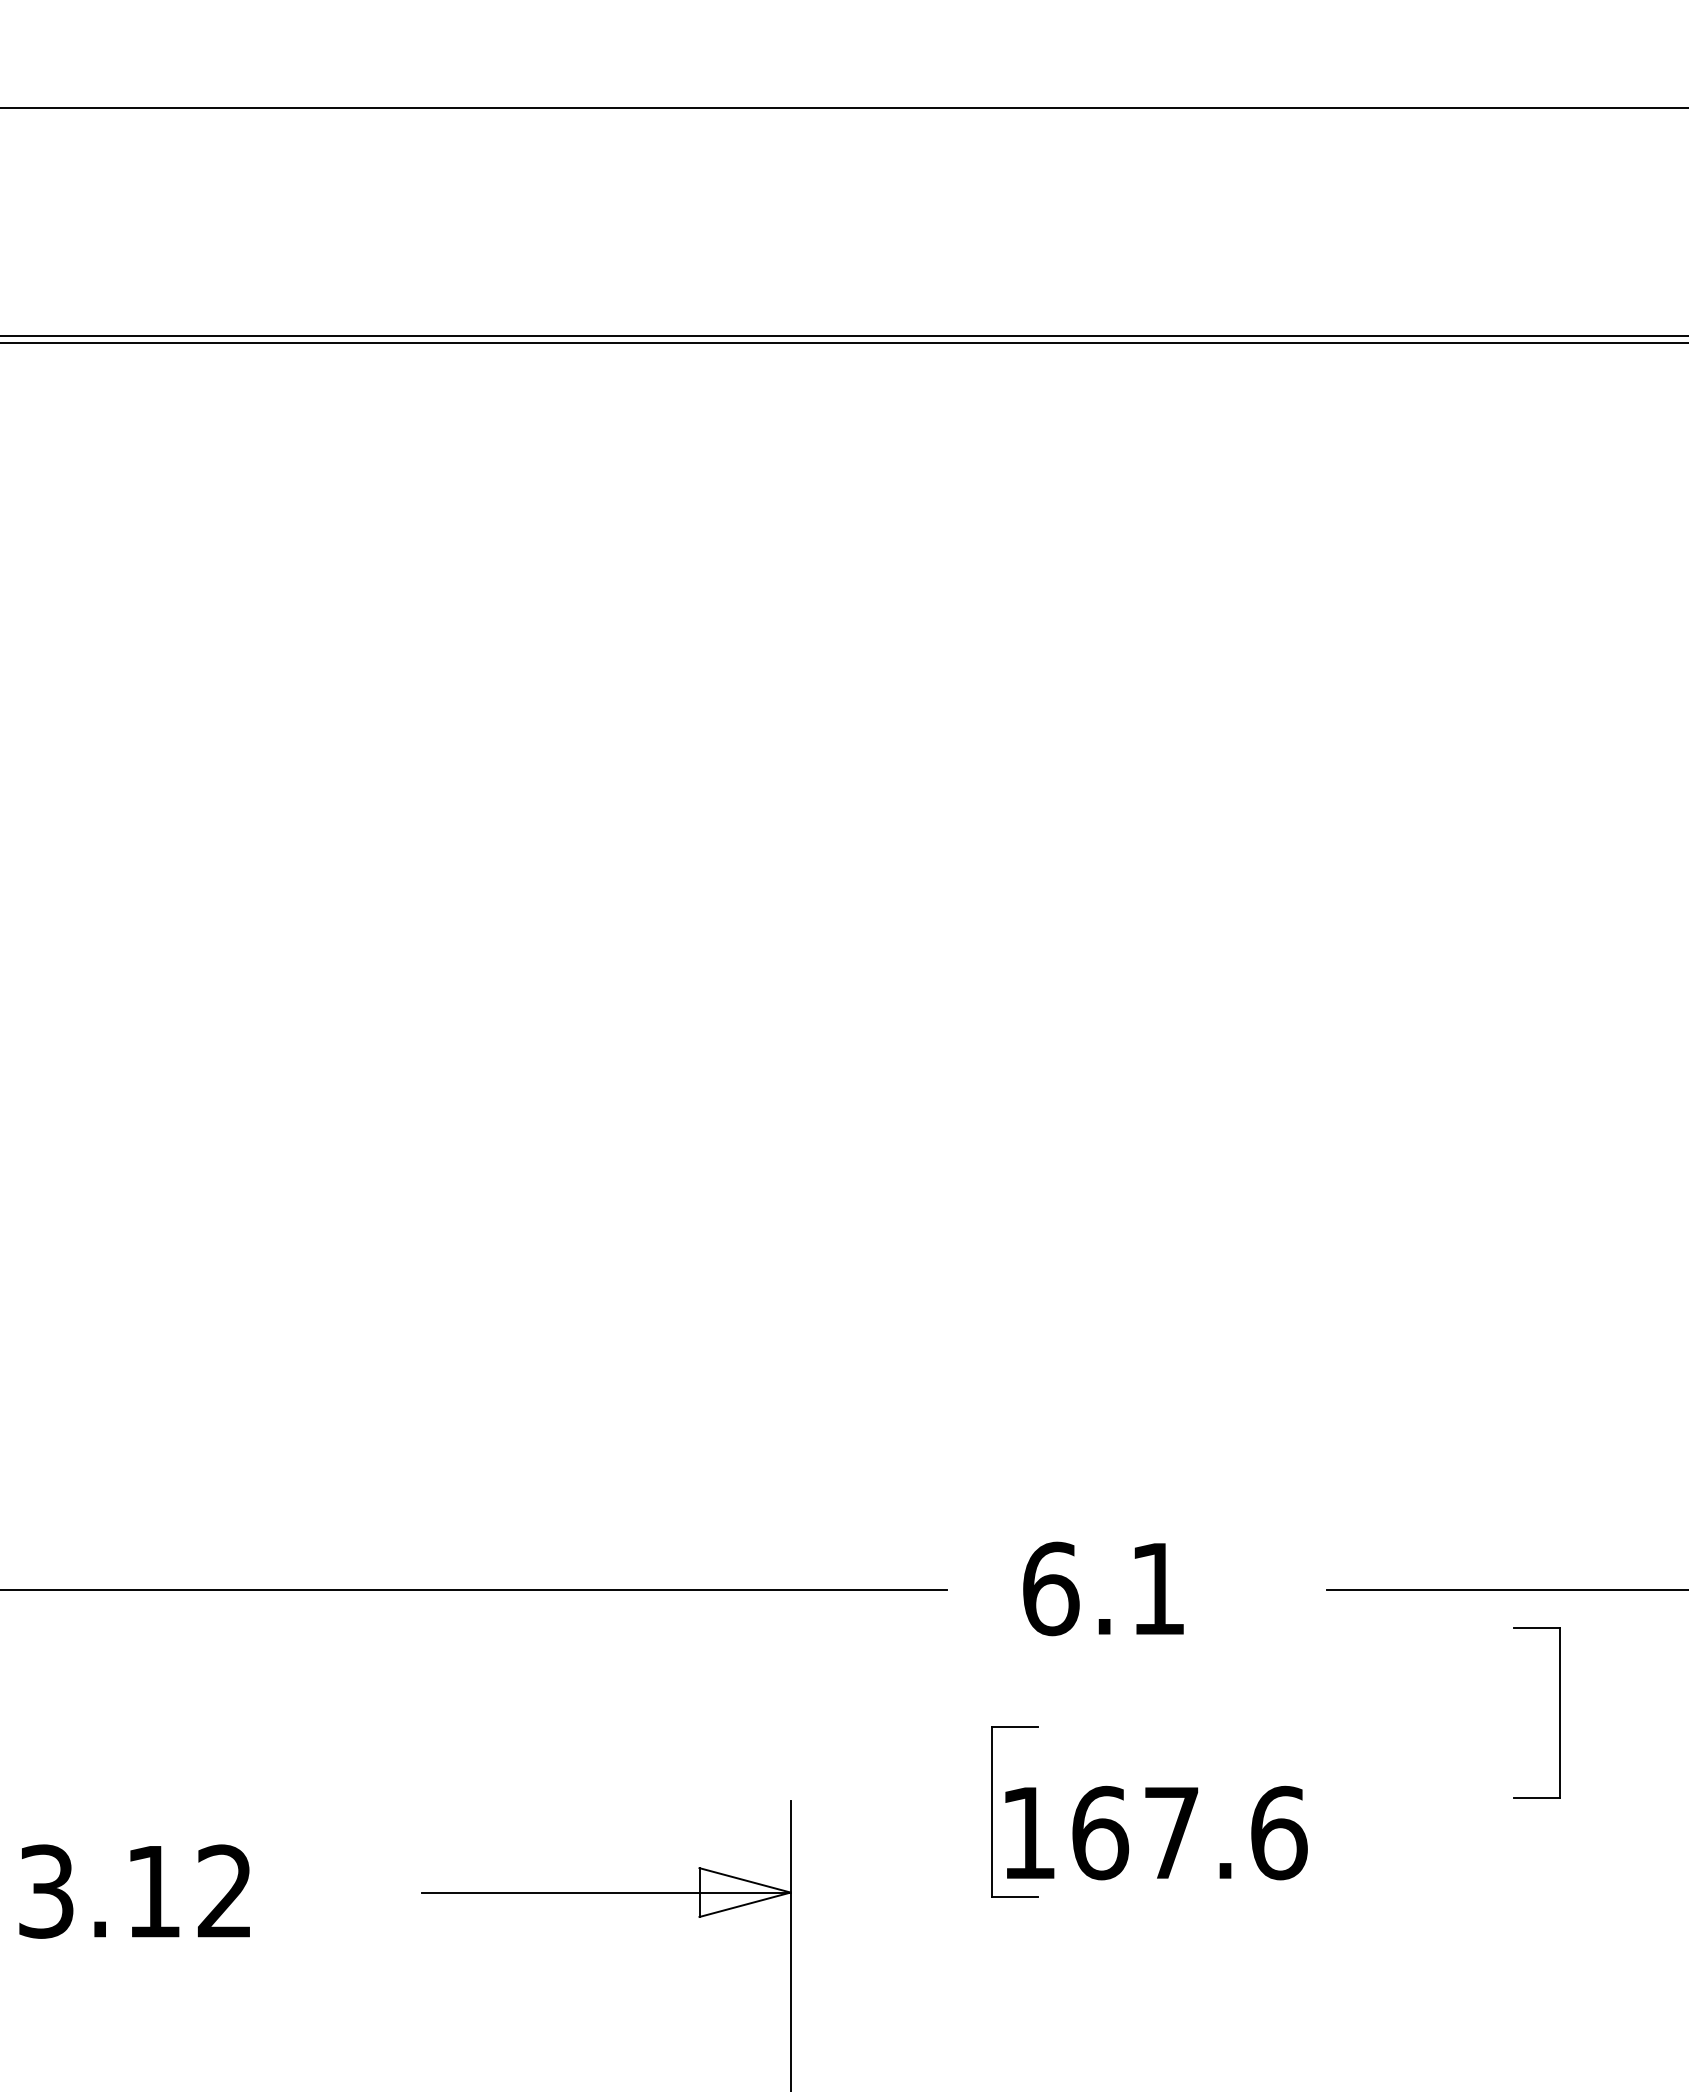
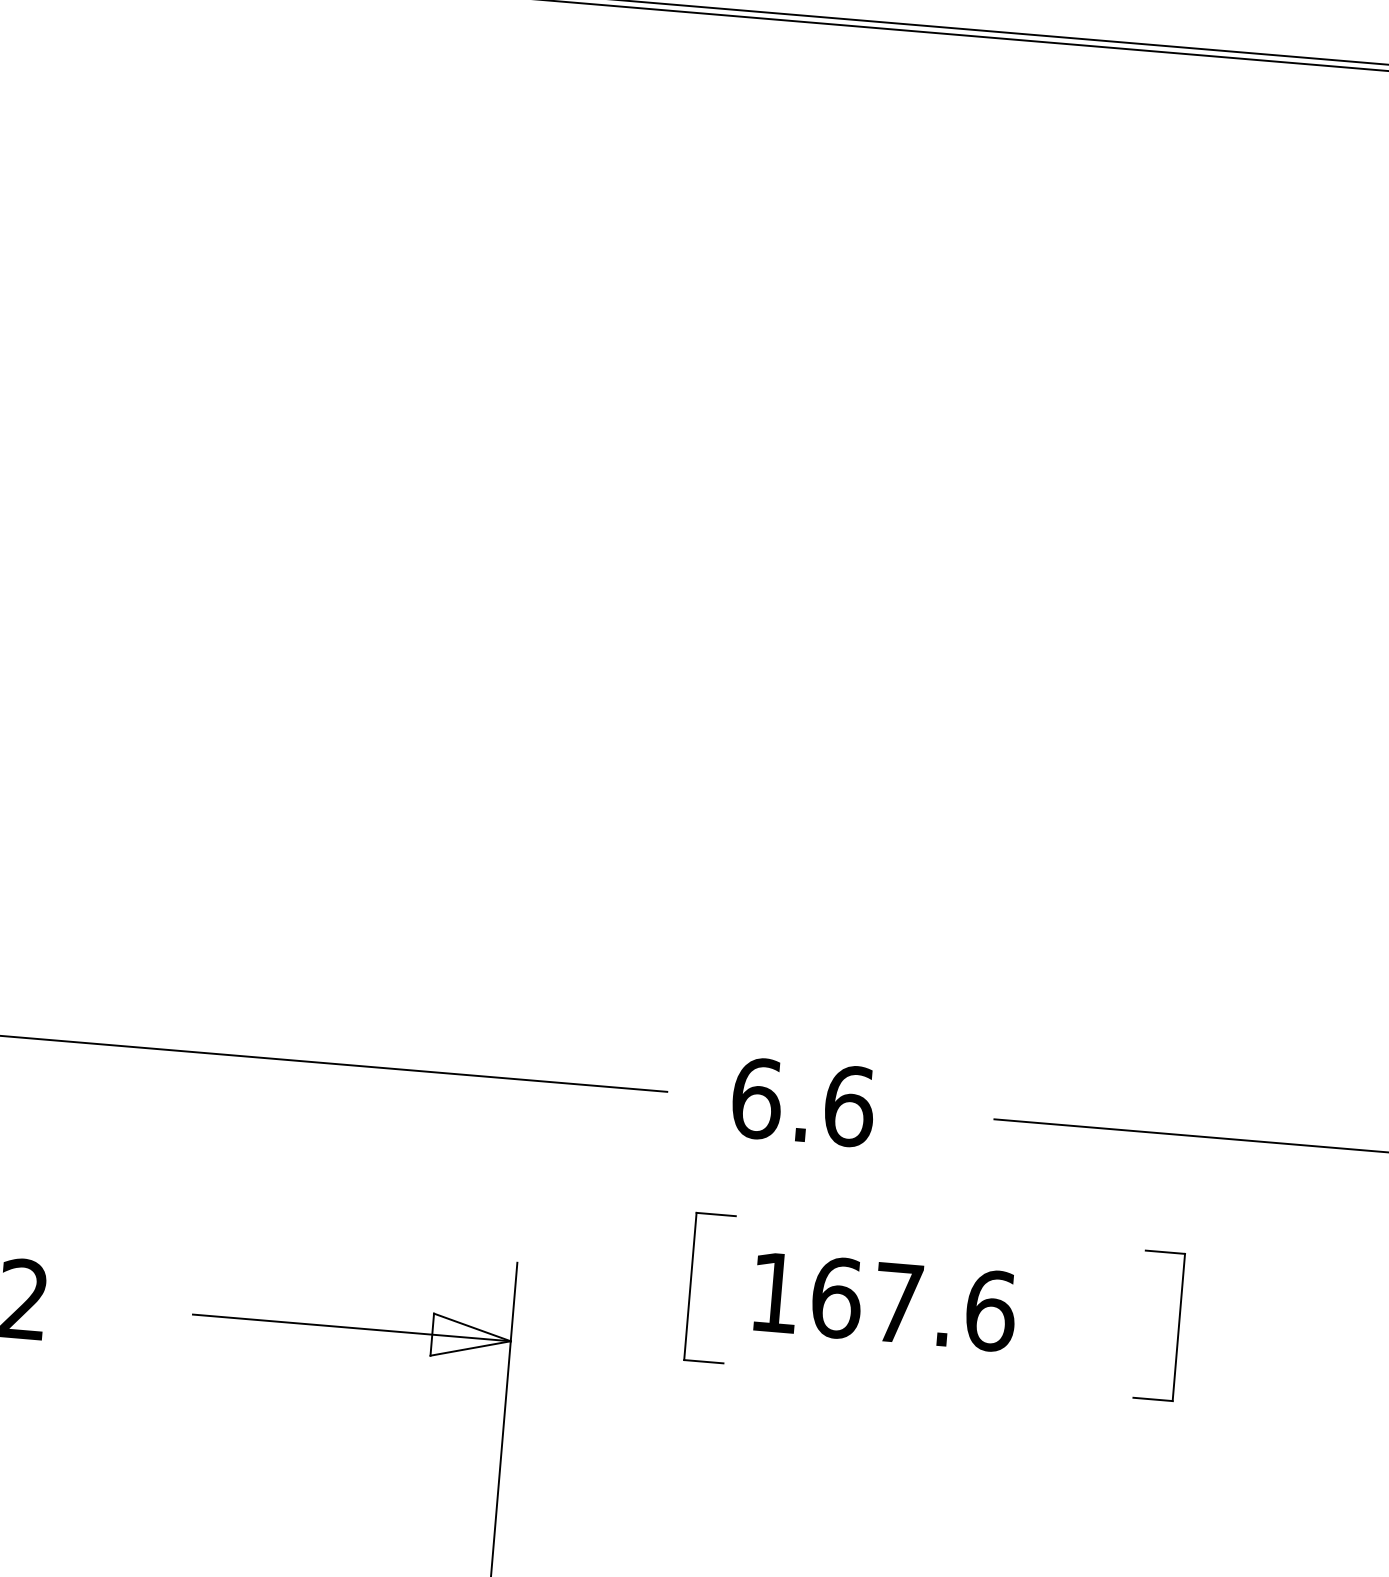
text: (1158, 1588) -> (849, 1105), 6.1 -> 6.6
part: (1559, 1712) -> (1178, 1327), moved
text: (1156, 1832) -> (885, 1301), moved

